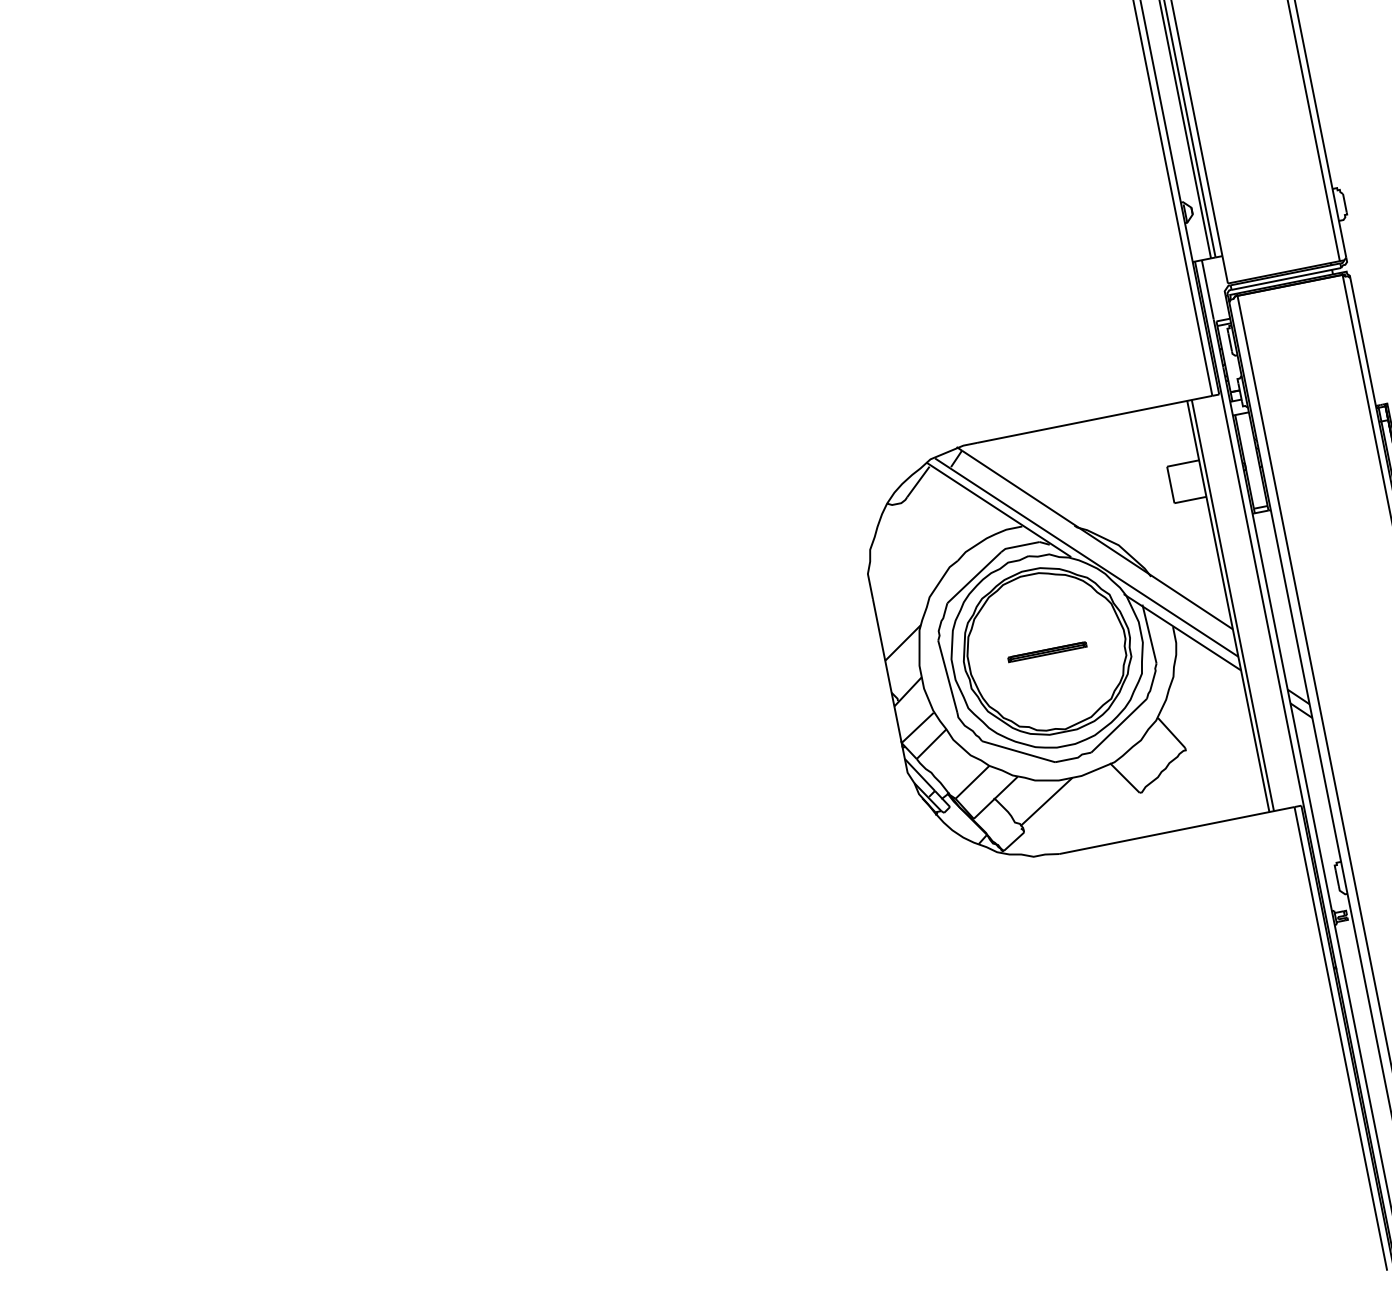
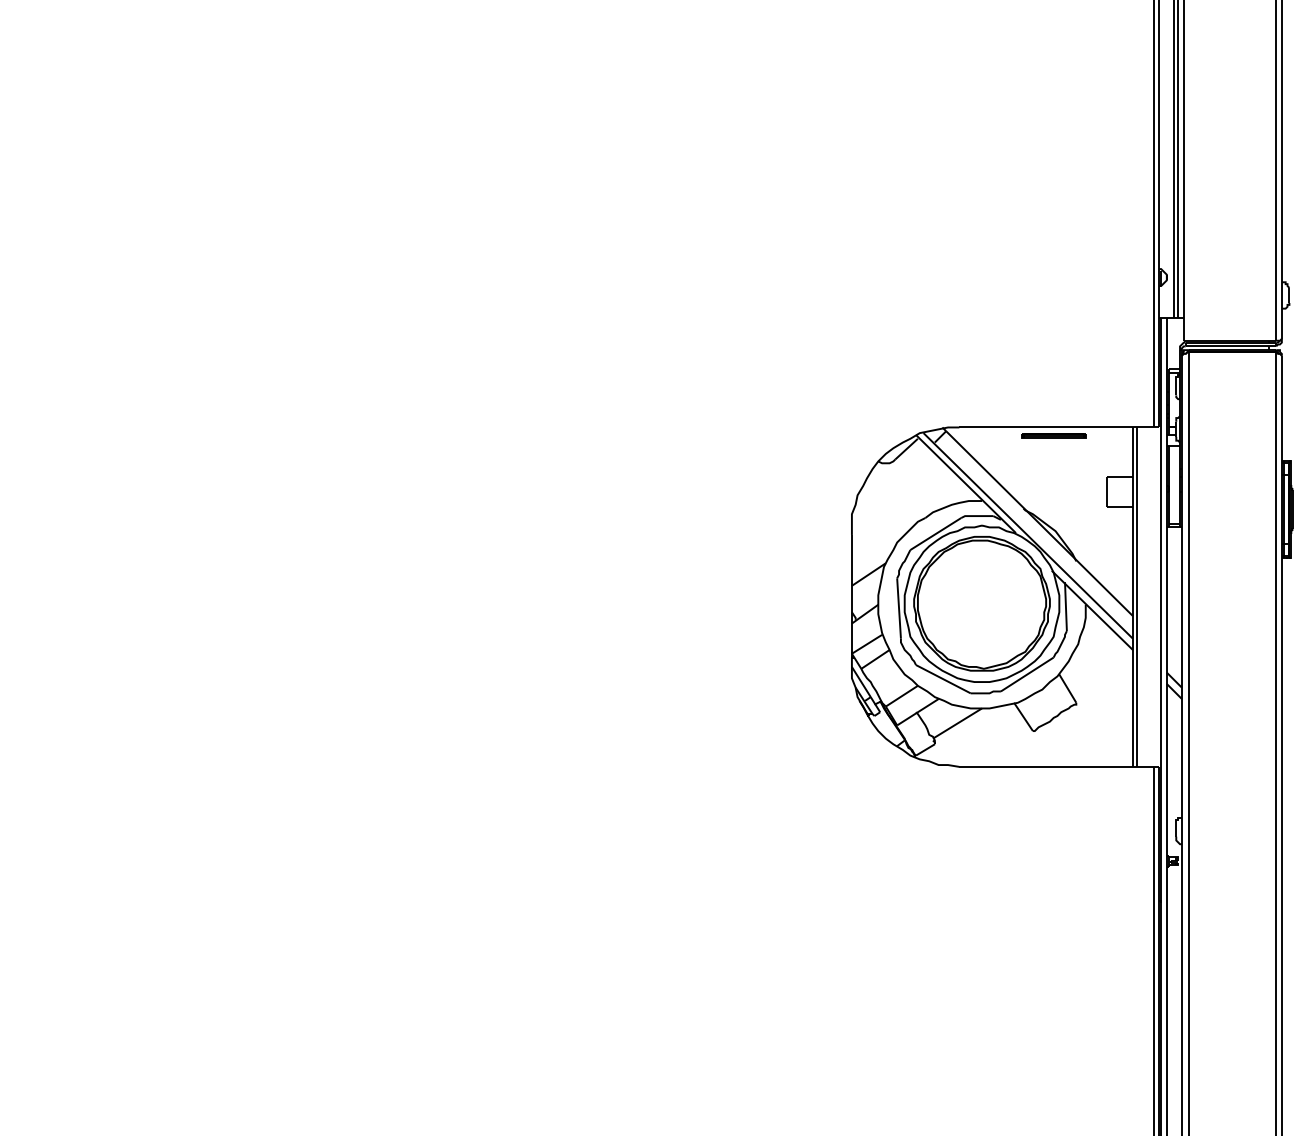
part: (1046, 651) -> (1053, 435), moved

